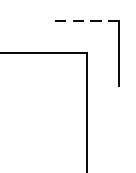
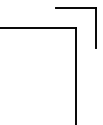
line: (85, 20) -> (75, 7), dashed -> solid

